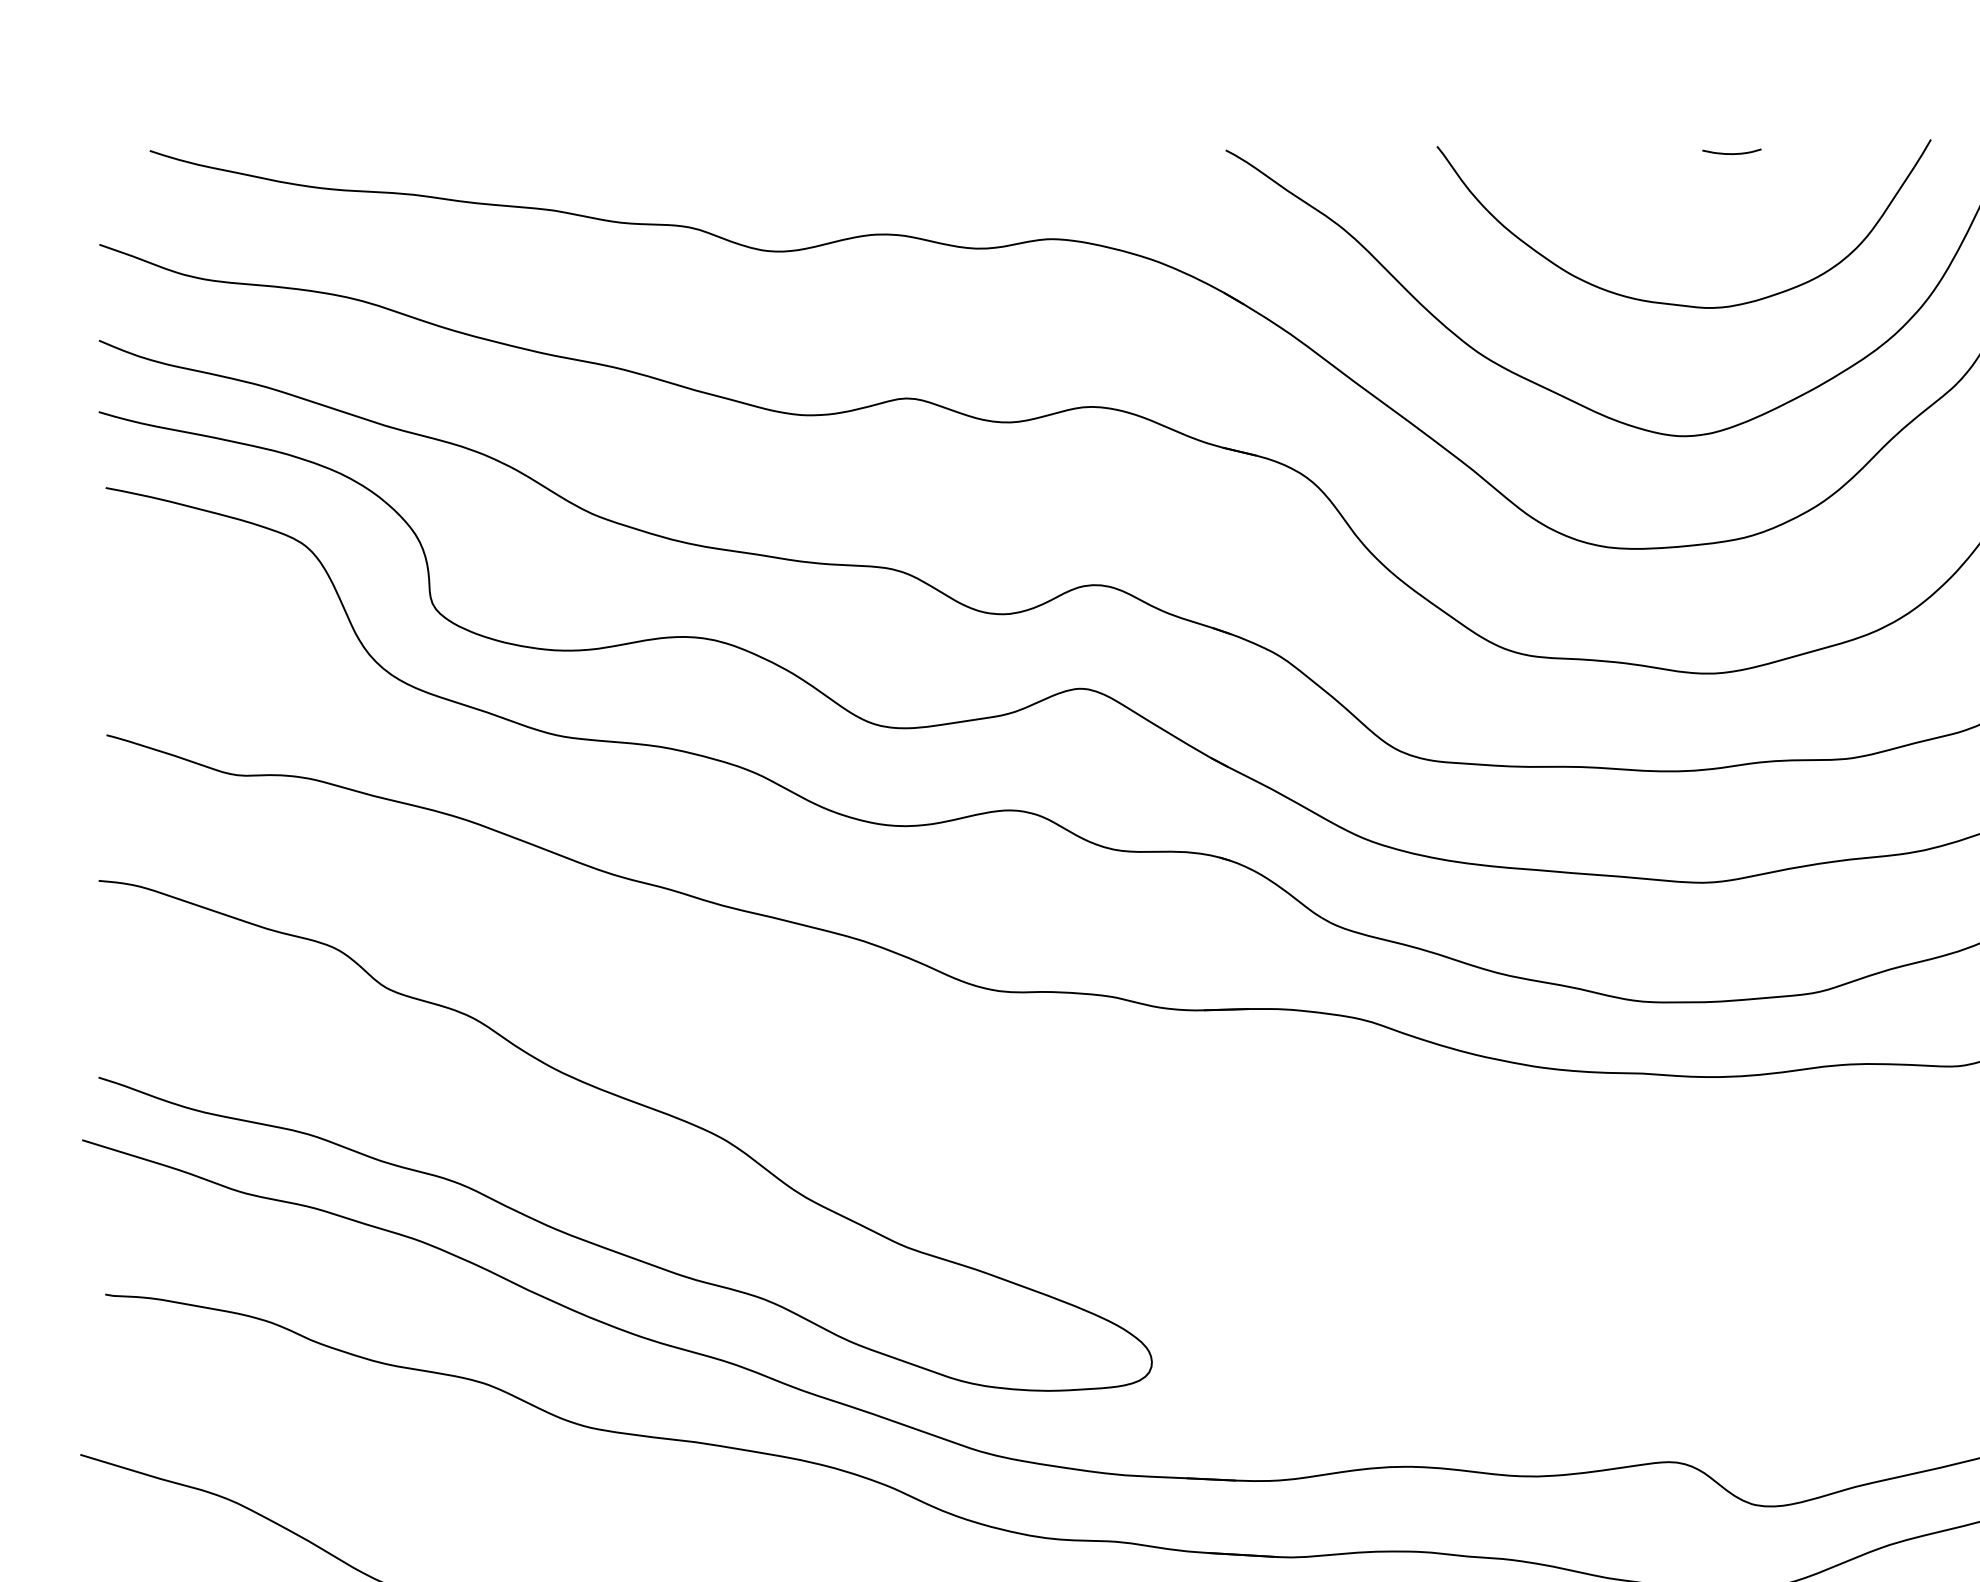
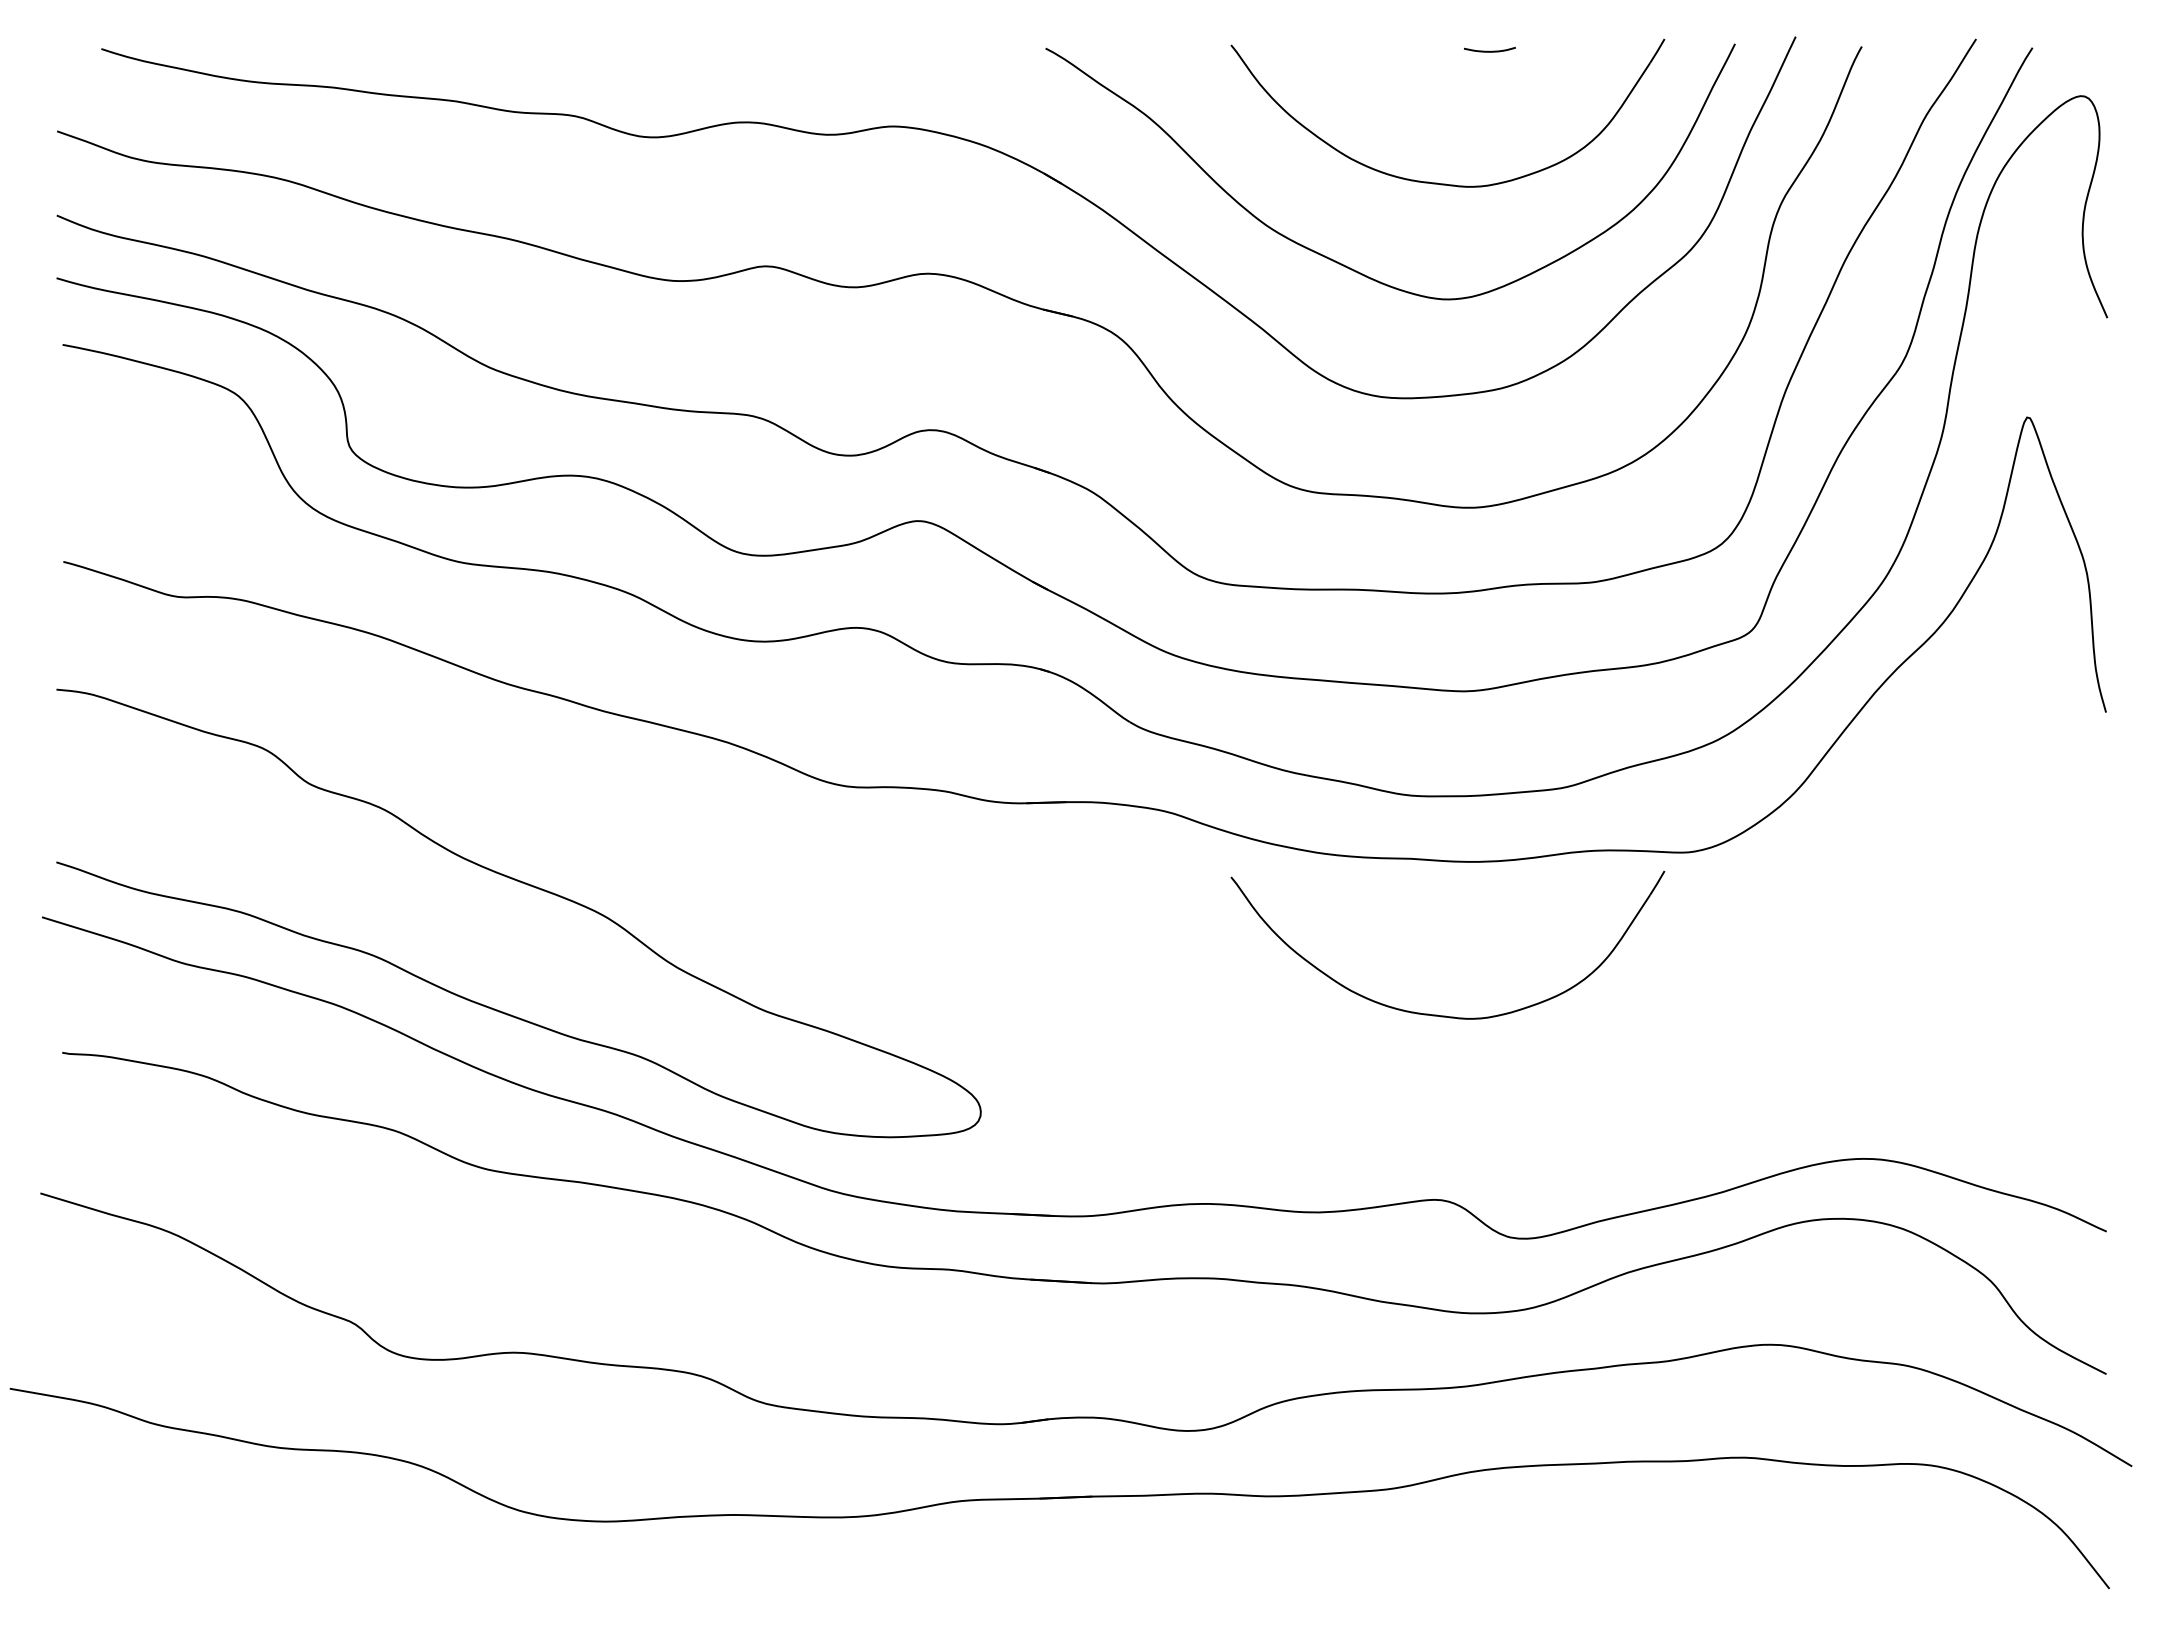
part: (1672, 1250) -> (1437, 1014), added

